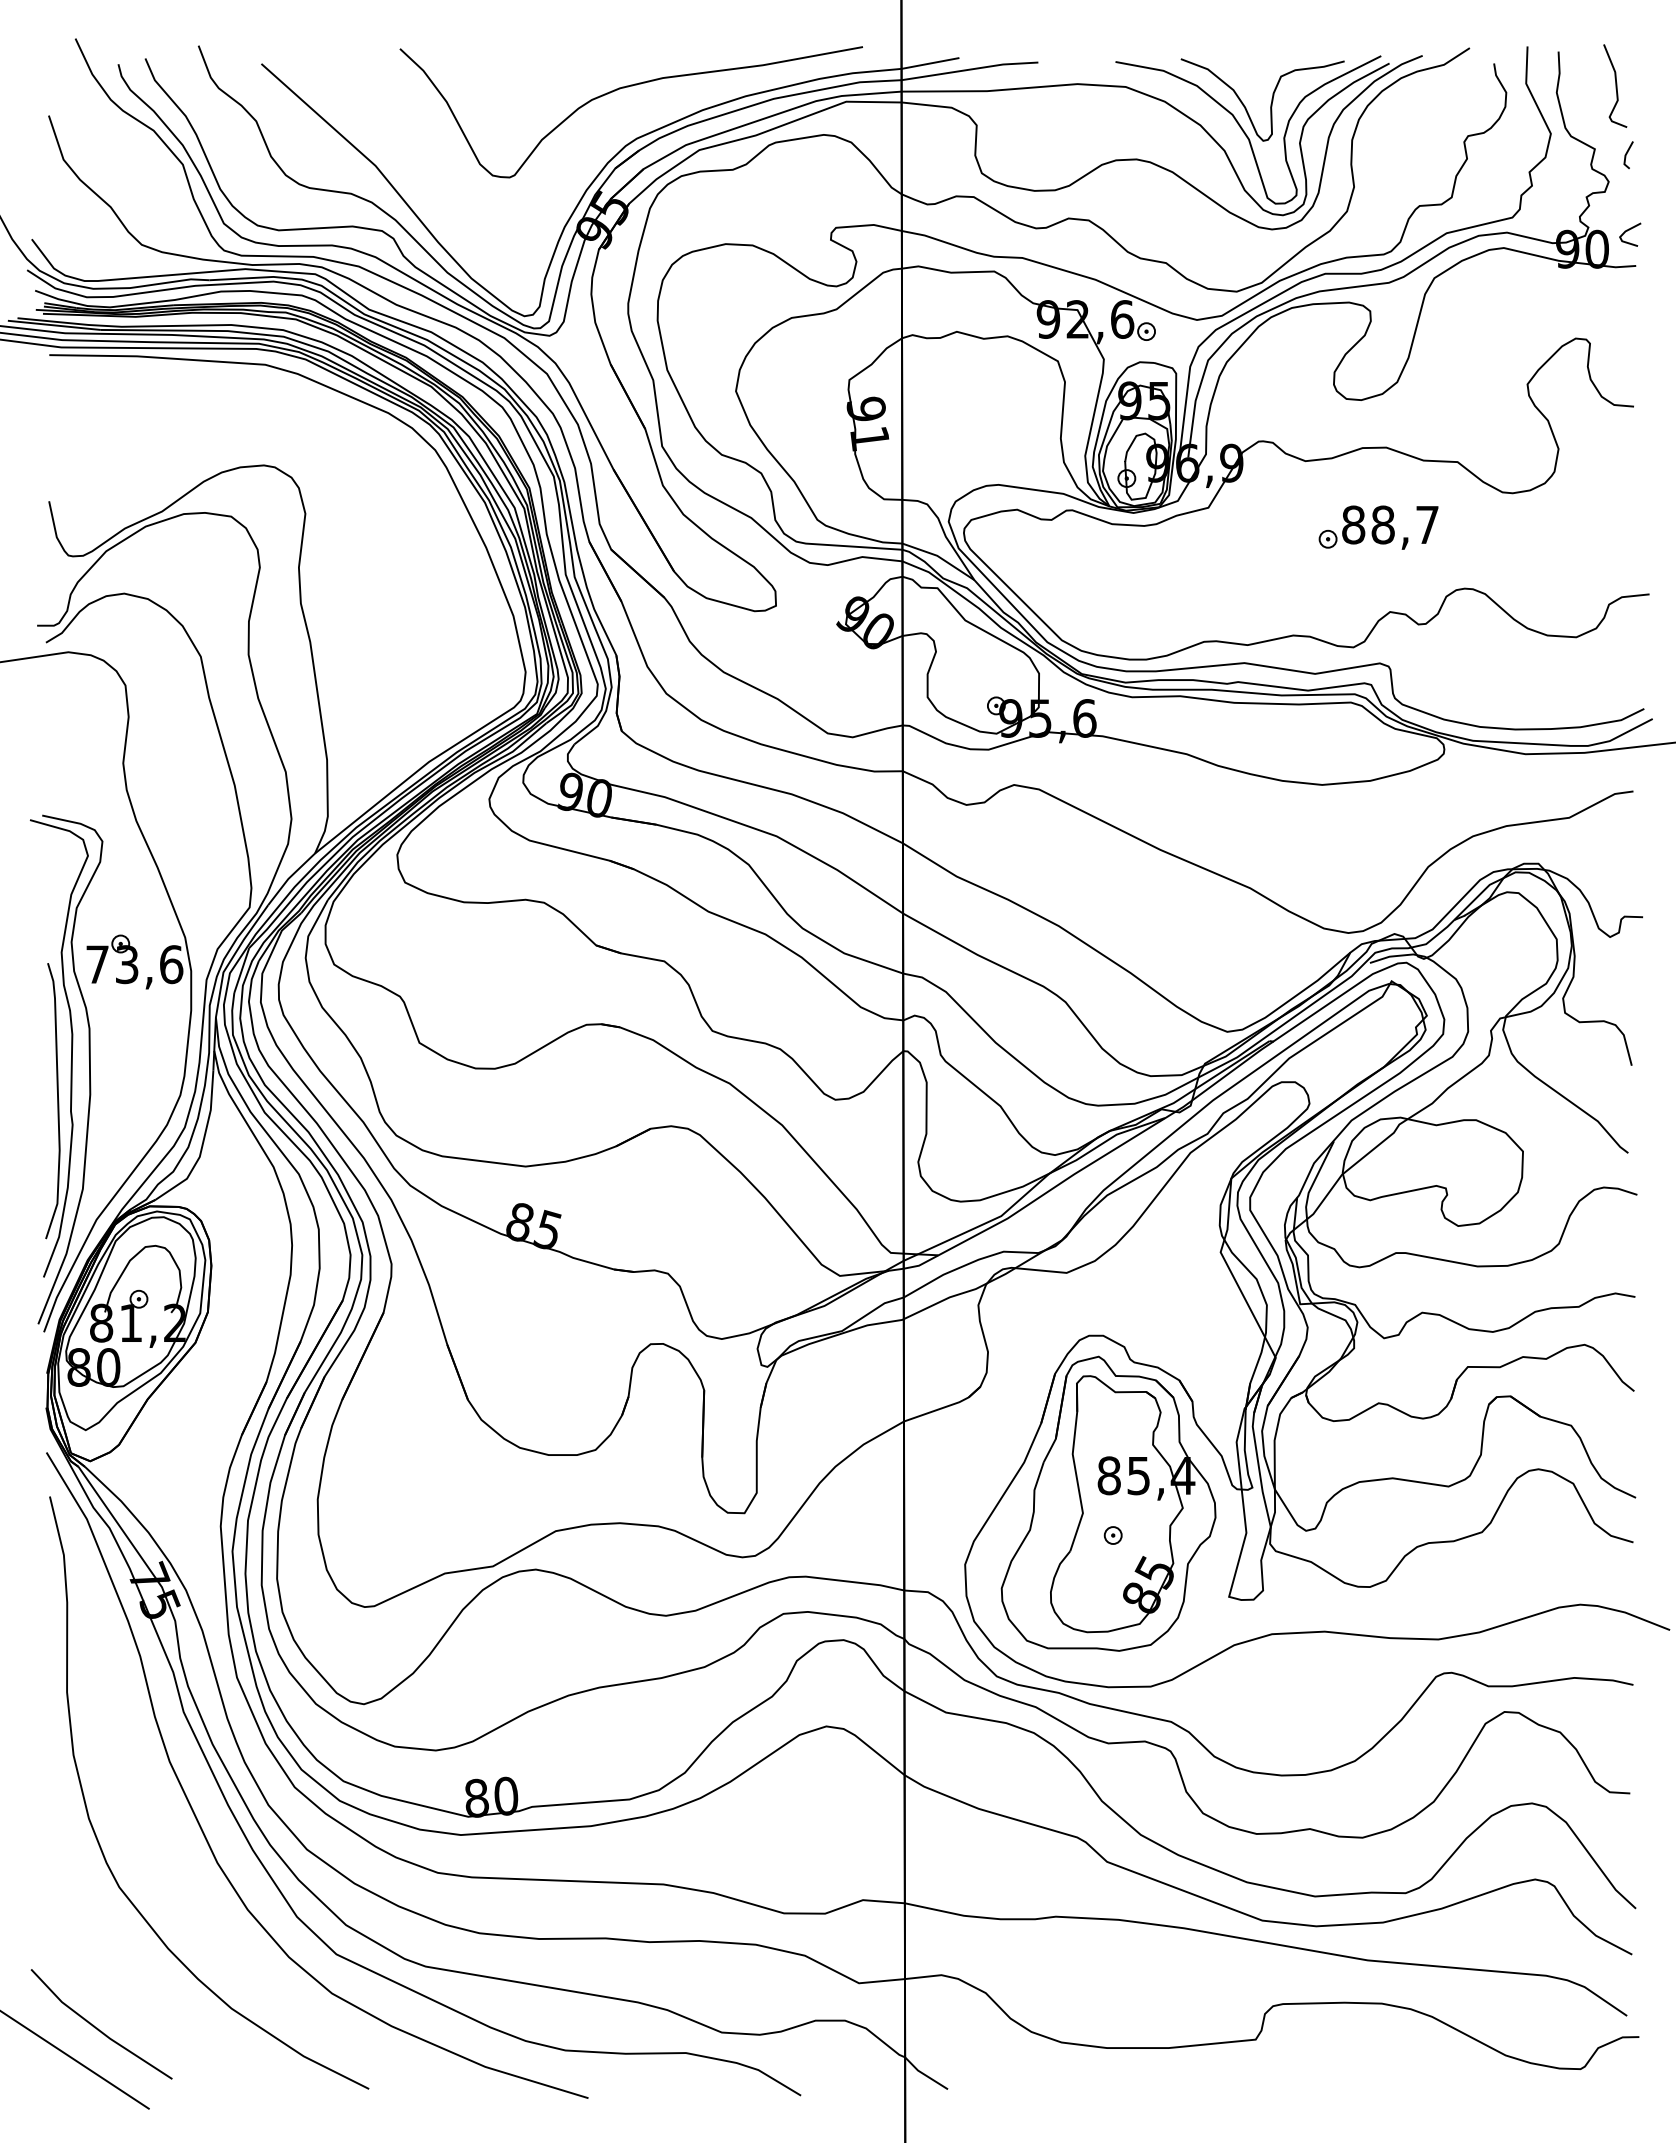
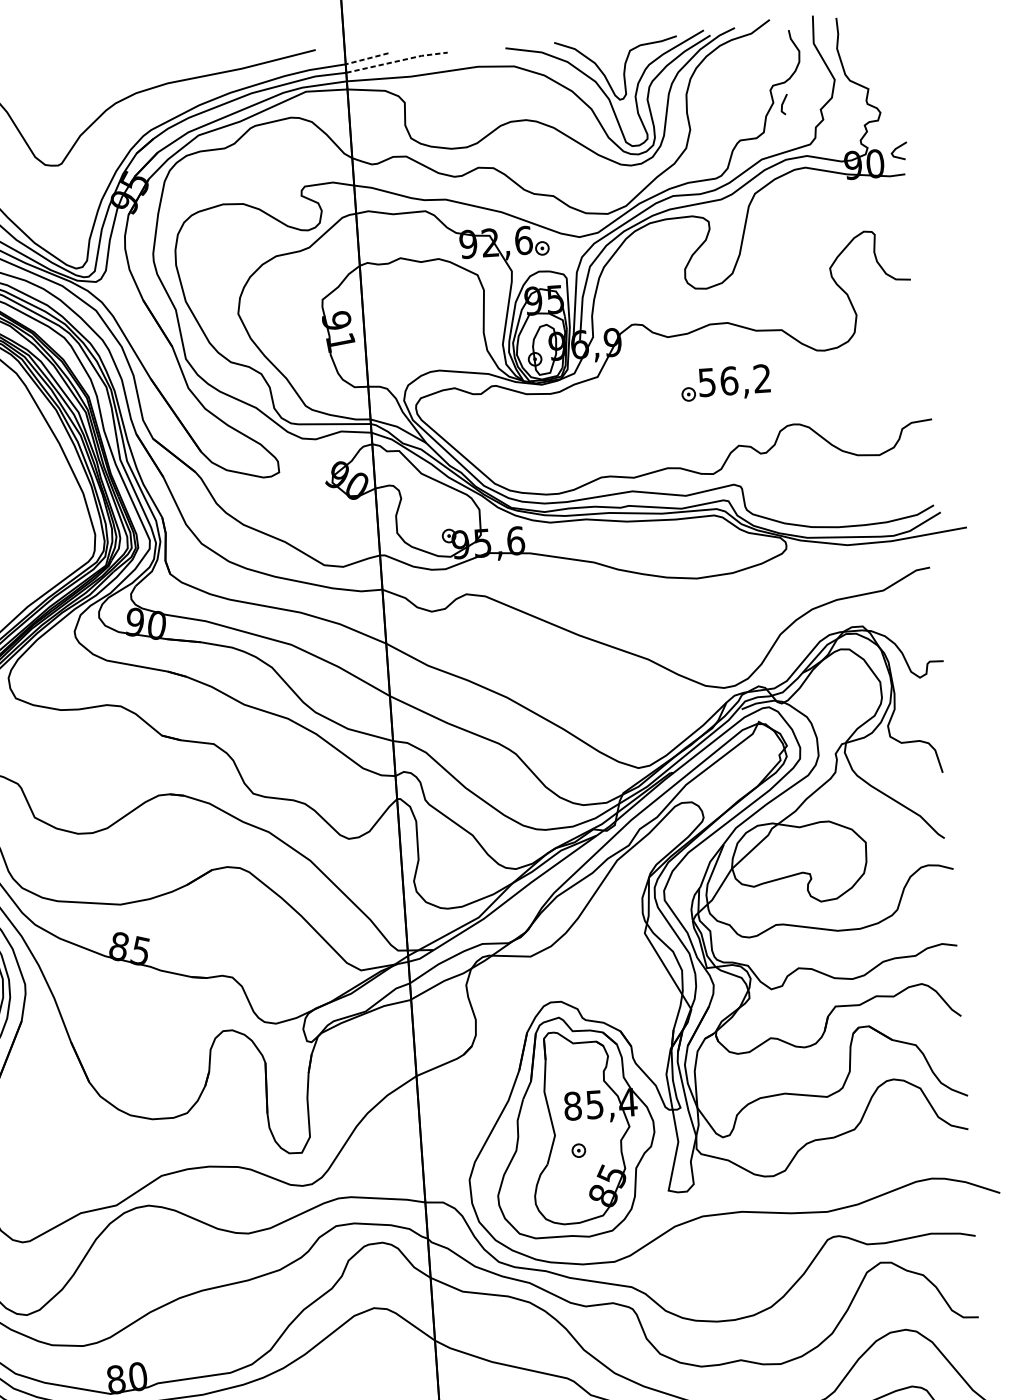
line: (930, 63) -> (367, 58), solid -> dashed
line: (970, 69) -> (397, 61), solid -> dashed
curve: (1615, 85) -> (880, 40), removed
line: (1627, 154) -> (783, 104), moved
text: (1390, 524) -> (734, 380), 88,7 -> 56,2

